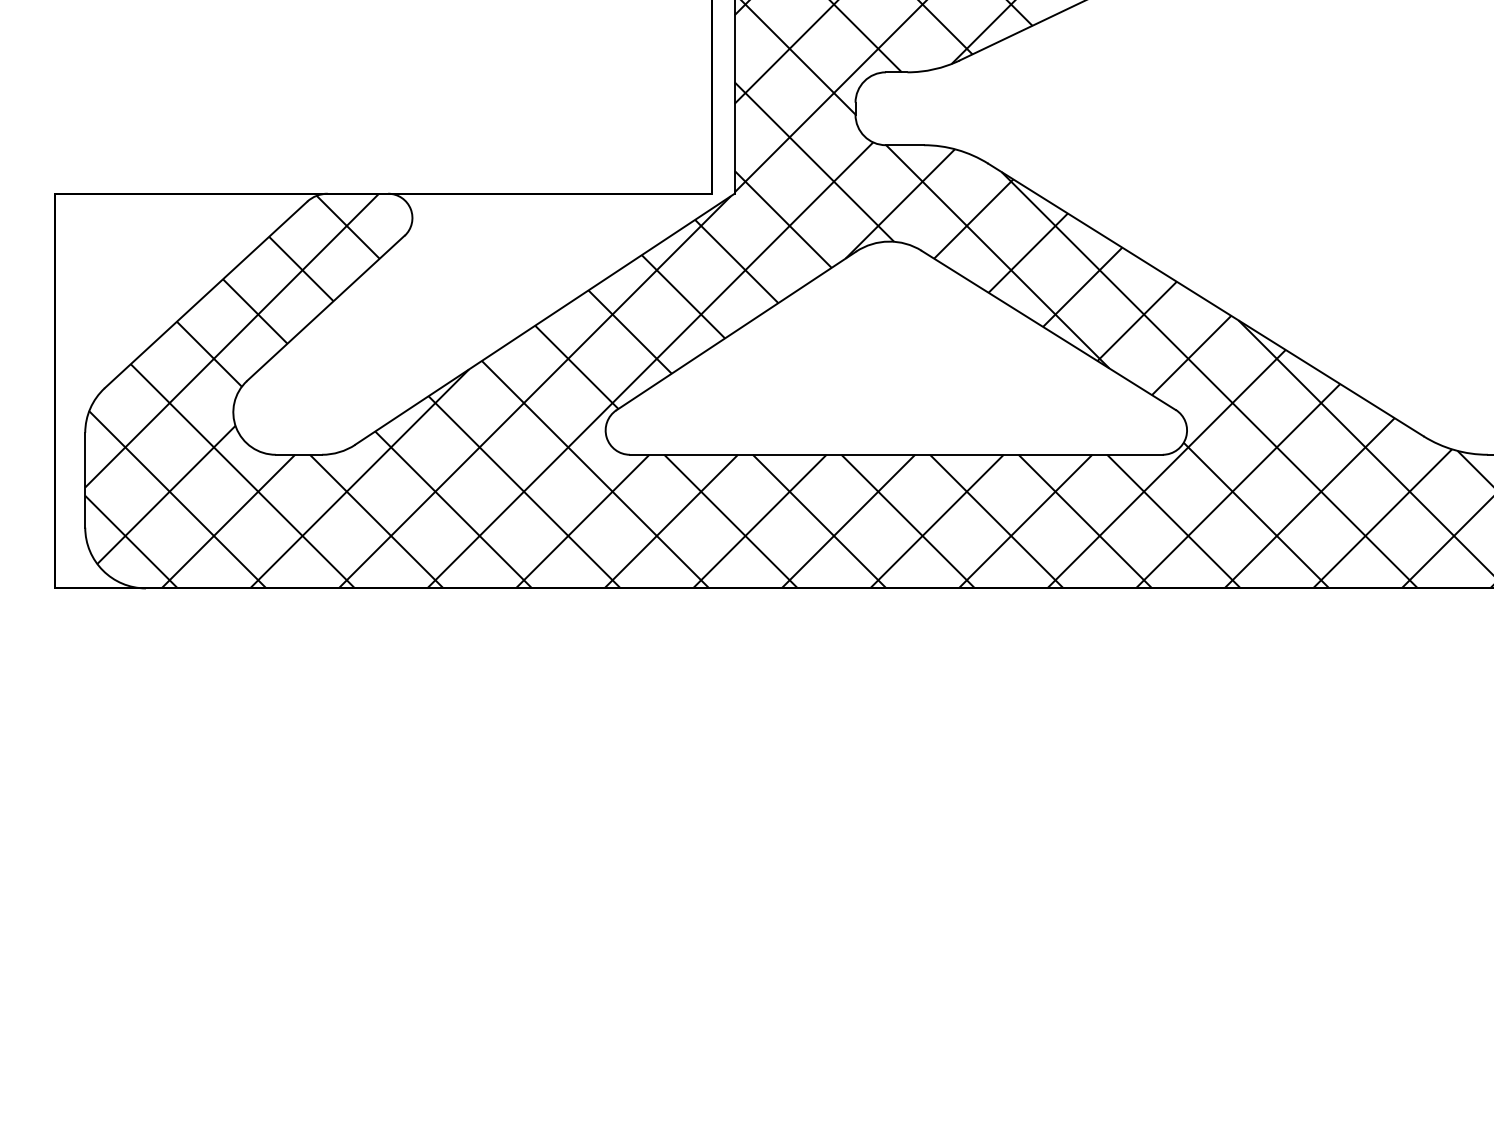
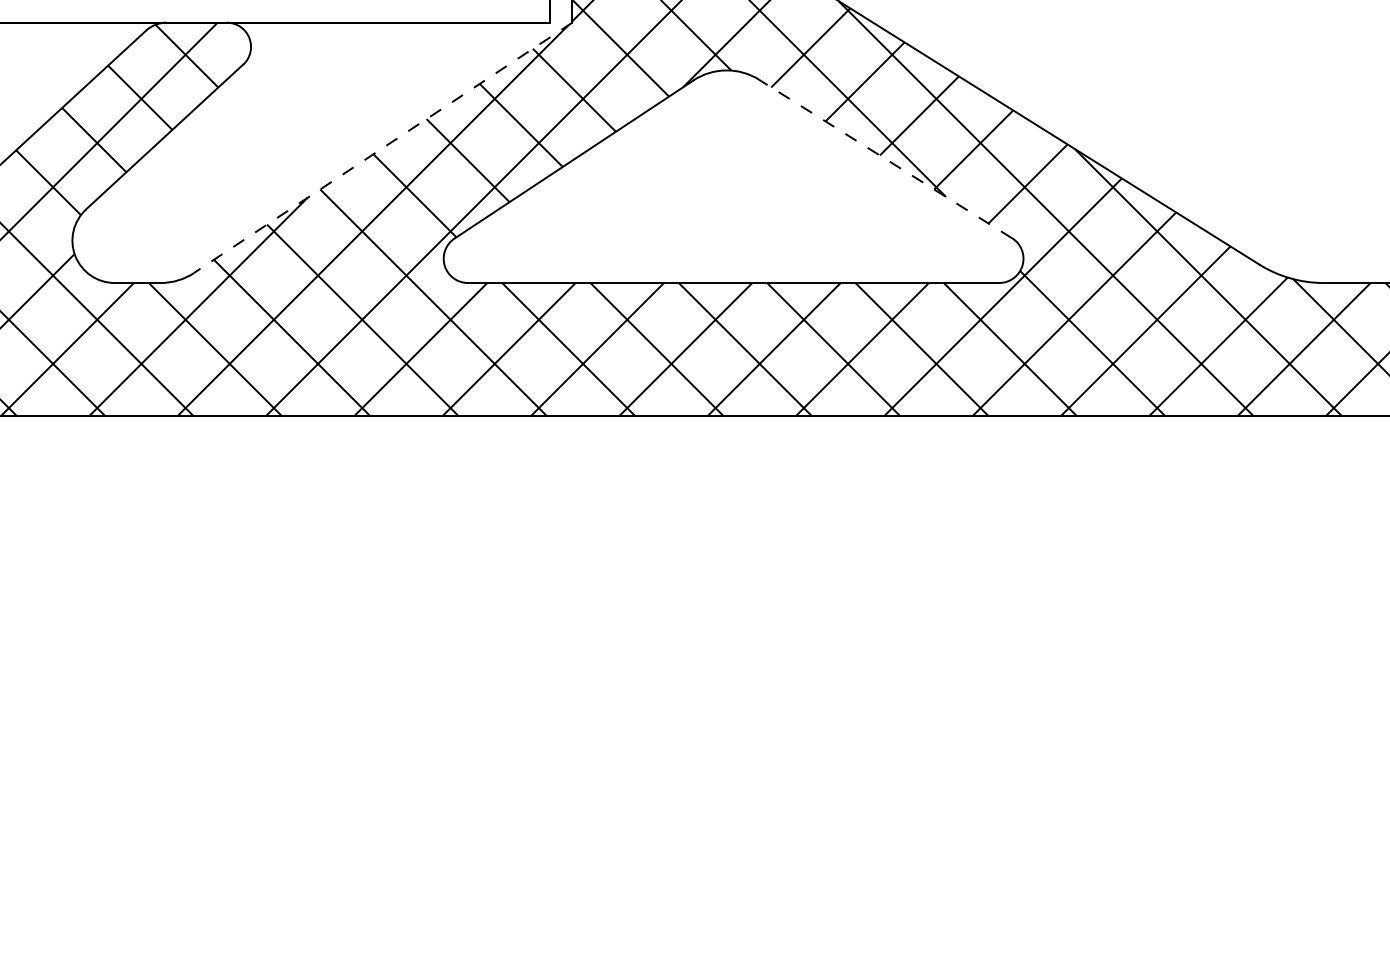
line: (544, 319) -> (382, 148), solid -> dashed
line: (1048, 330) -> (885, 159), solid -> dashed

